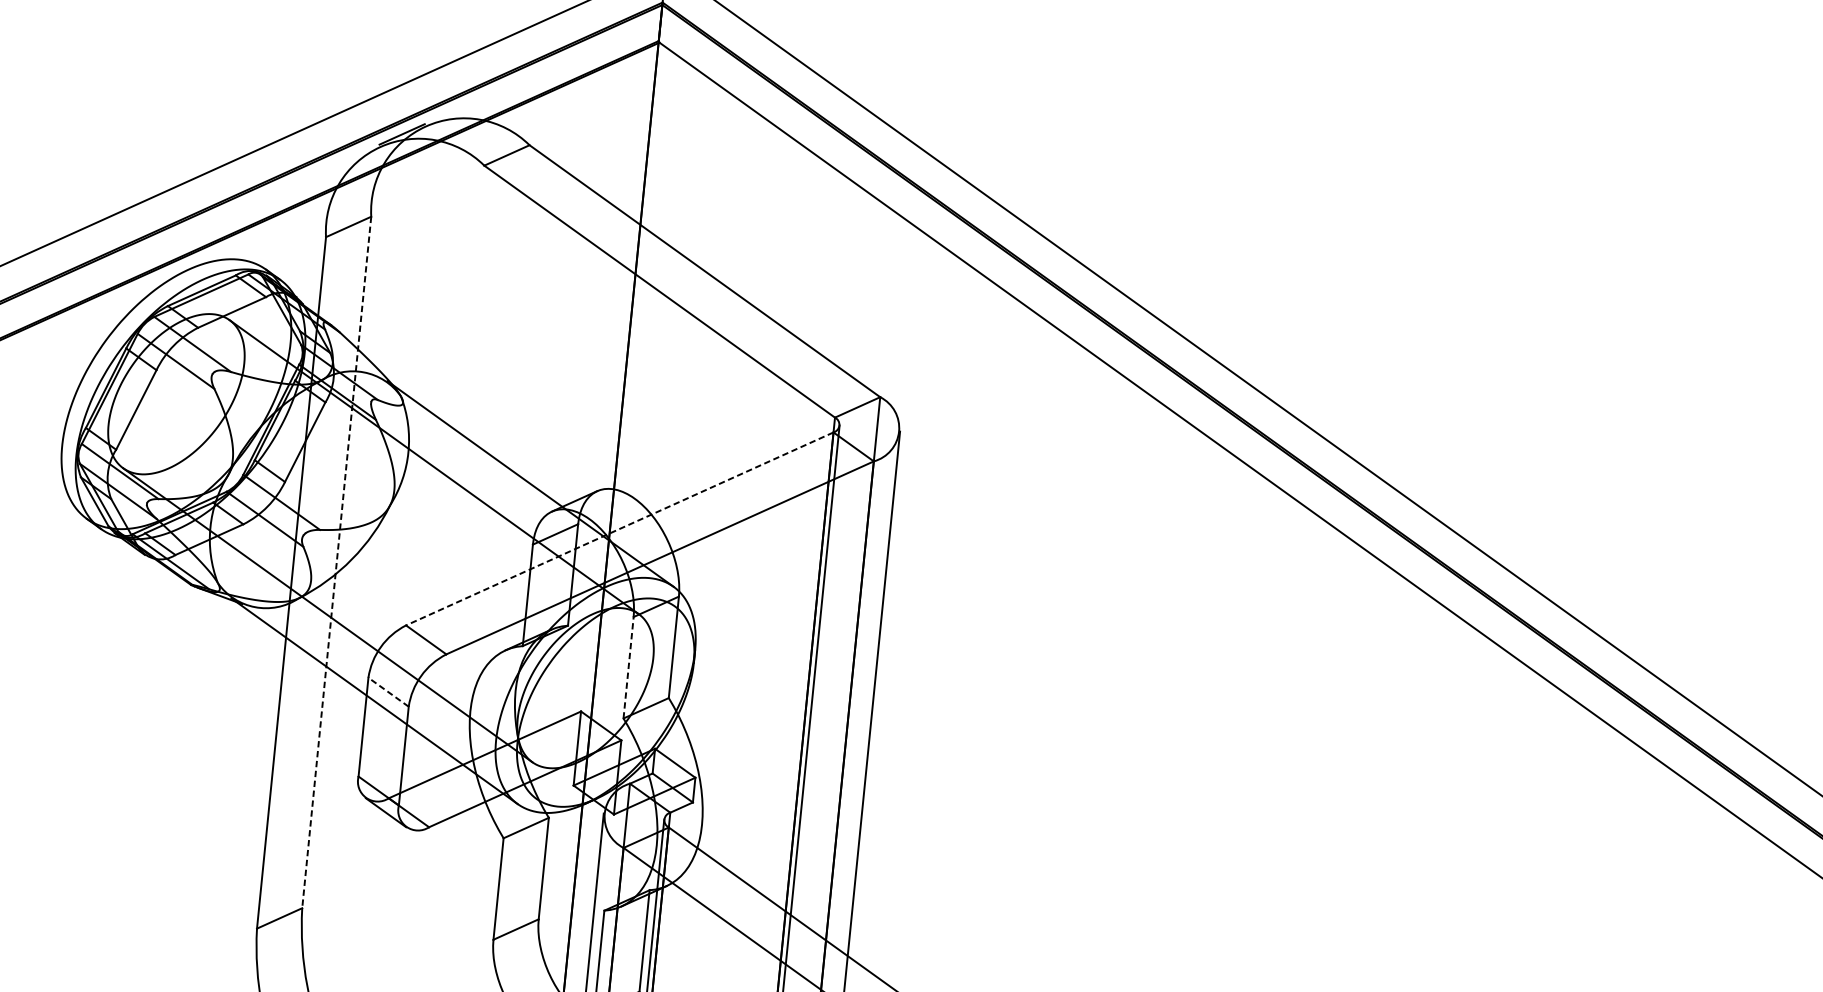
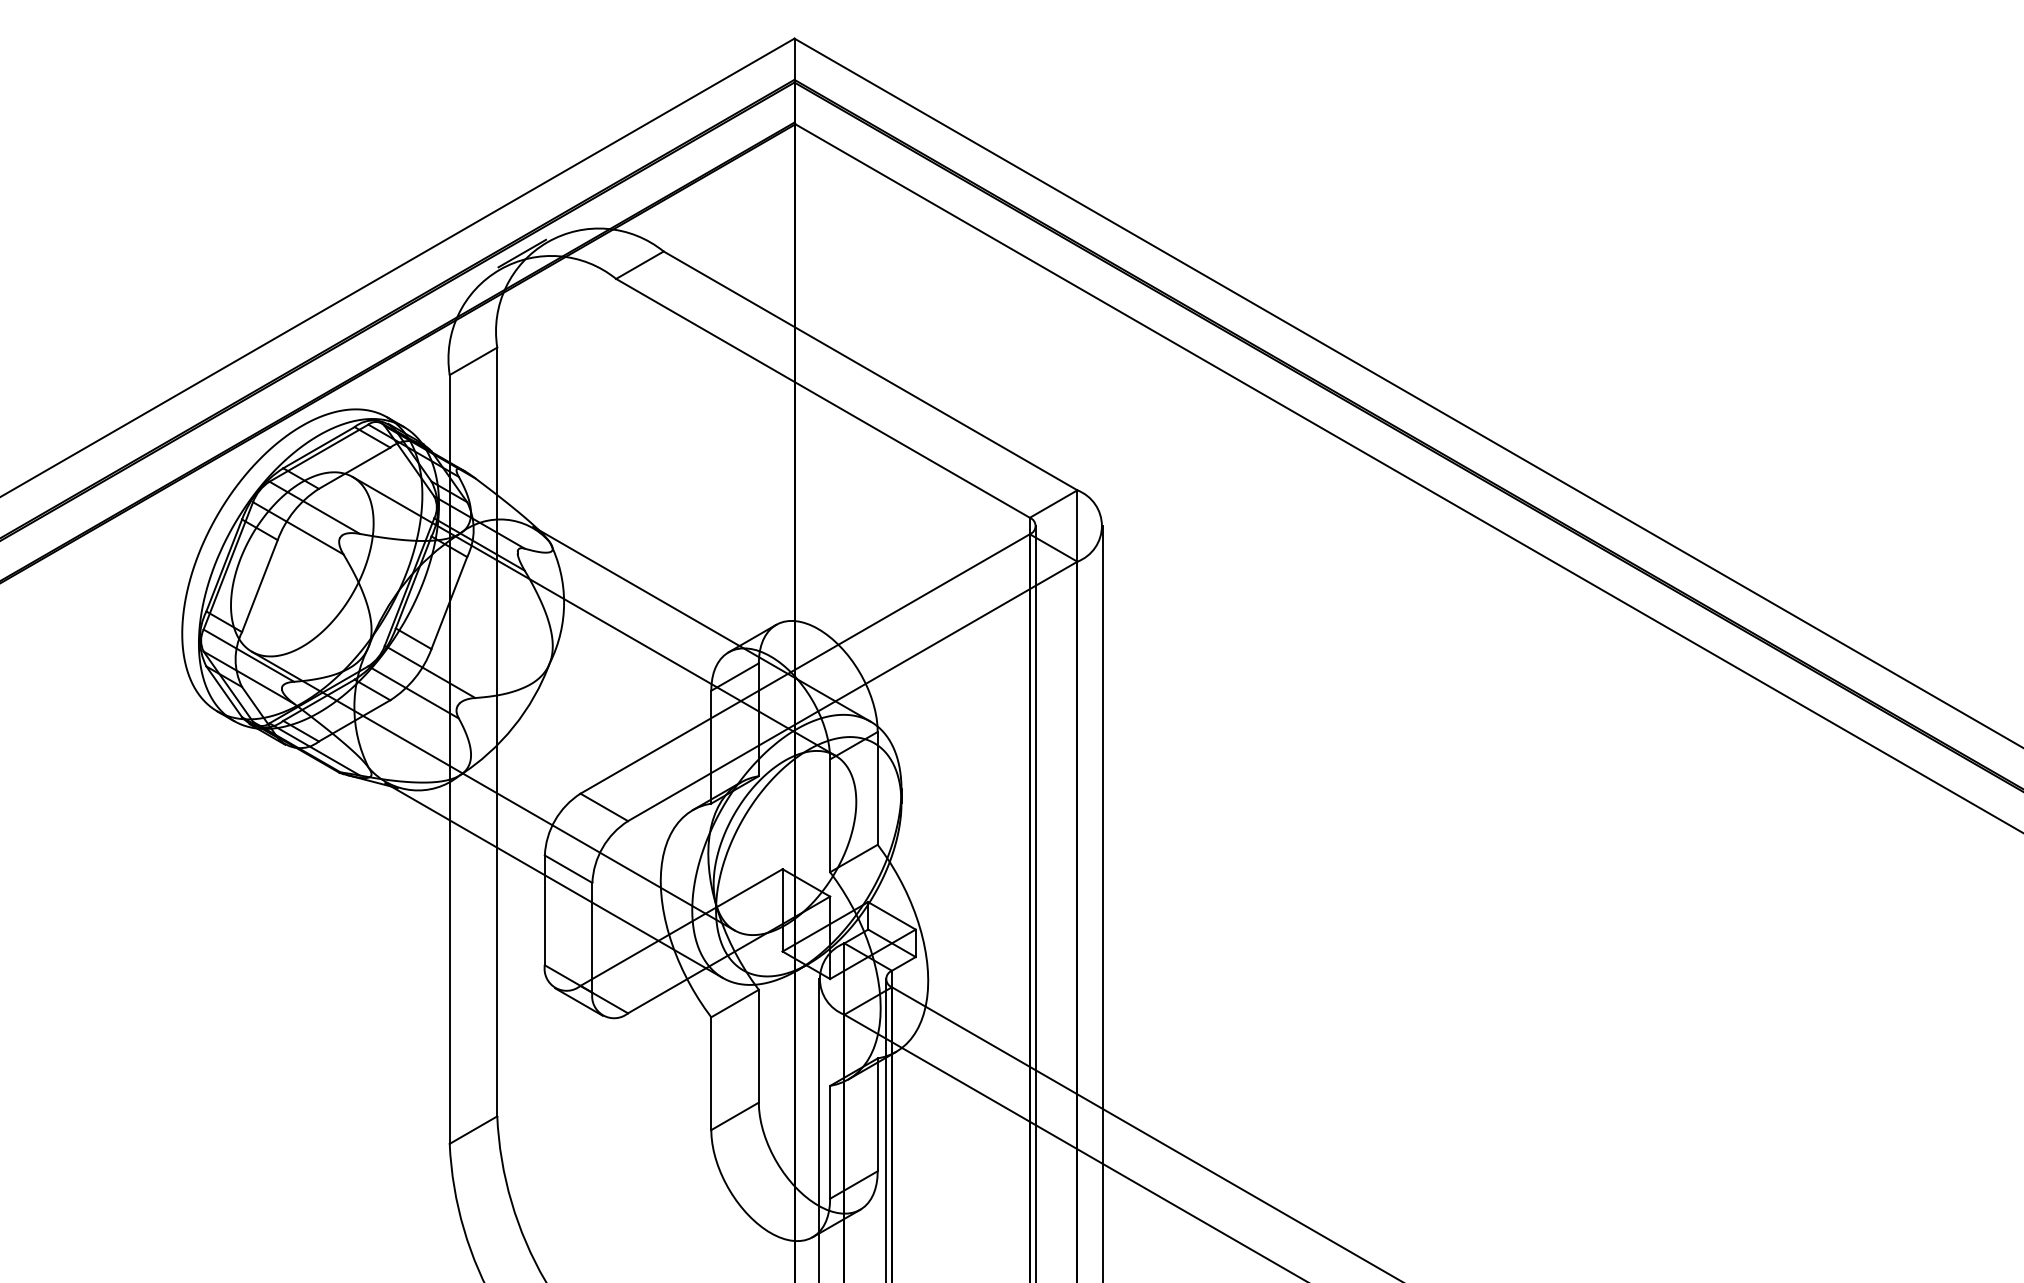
line: (619, 529) -> (804, 664), dashed -> solid
line: (336, 562) -> (497, 732), dashed -> solid
line: (628, 667) -> (830, 815), dashed -> solid
line: (388, 691) -> (568, 868), dashed -> solid

